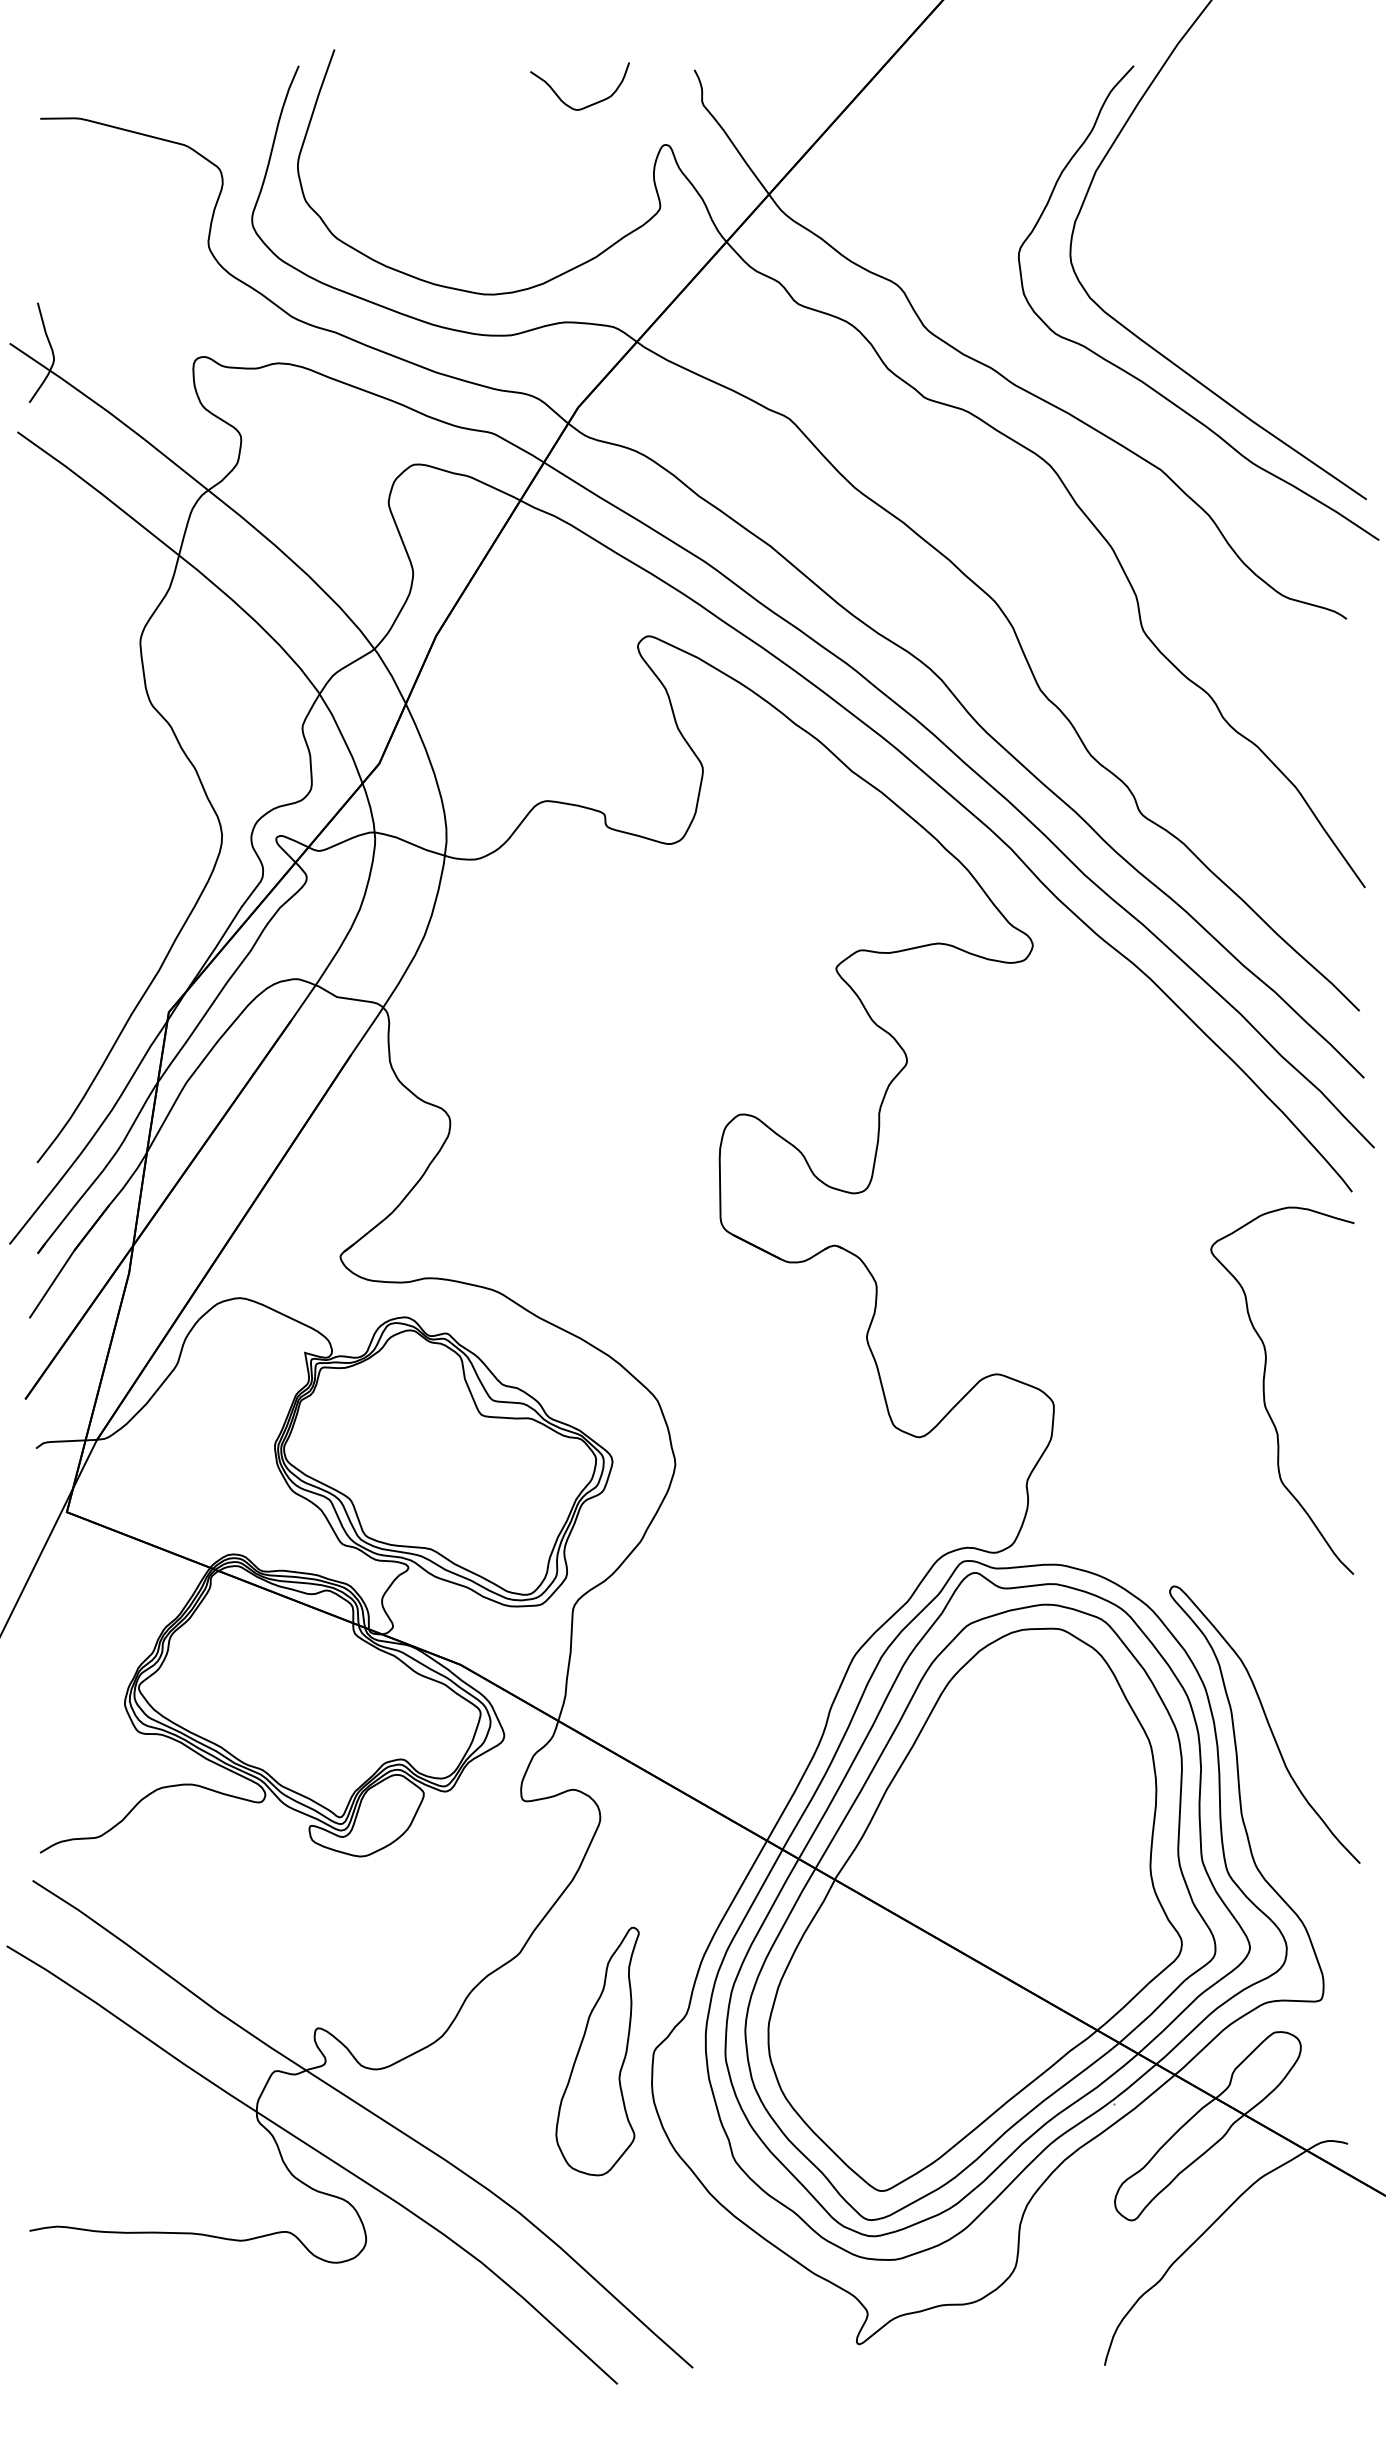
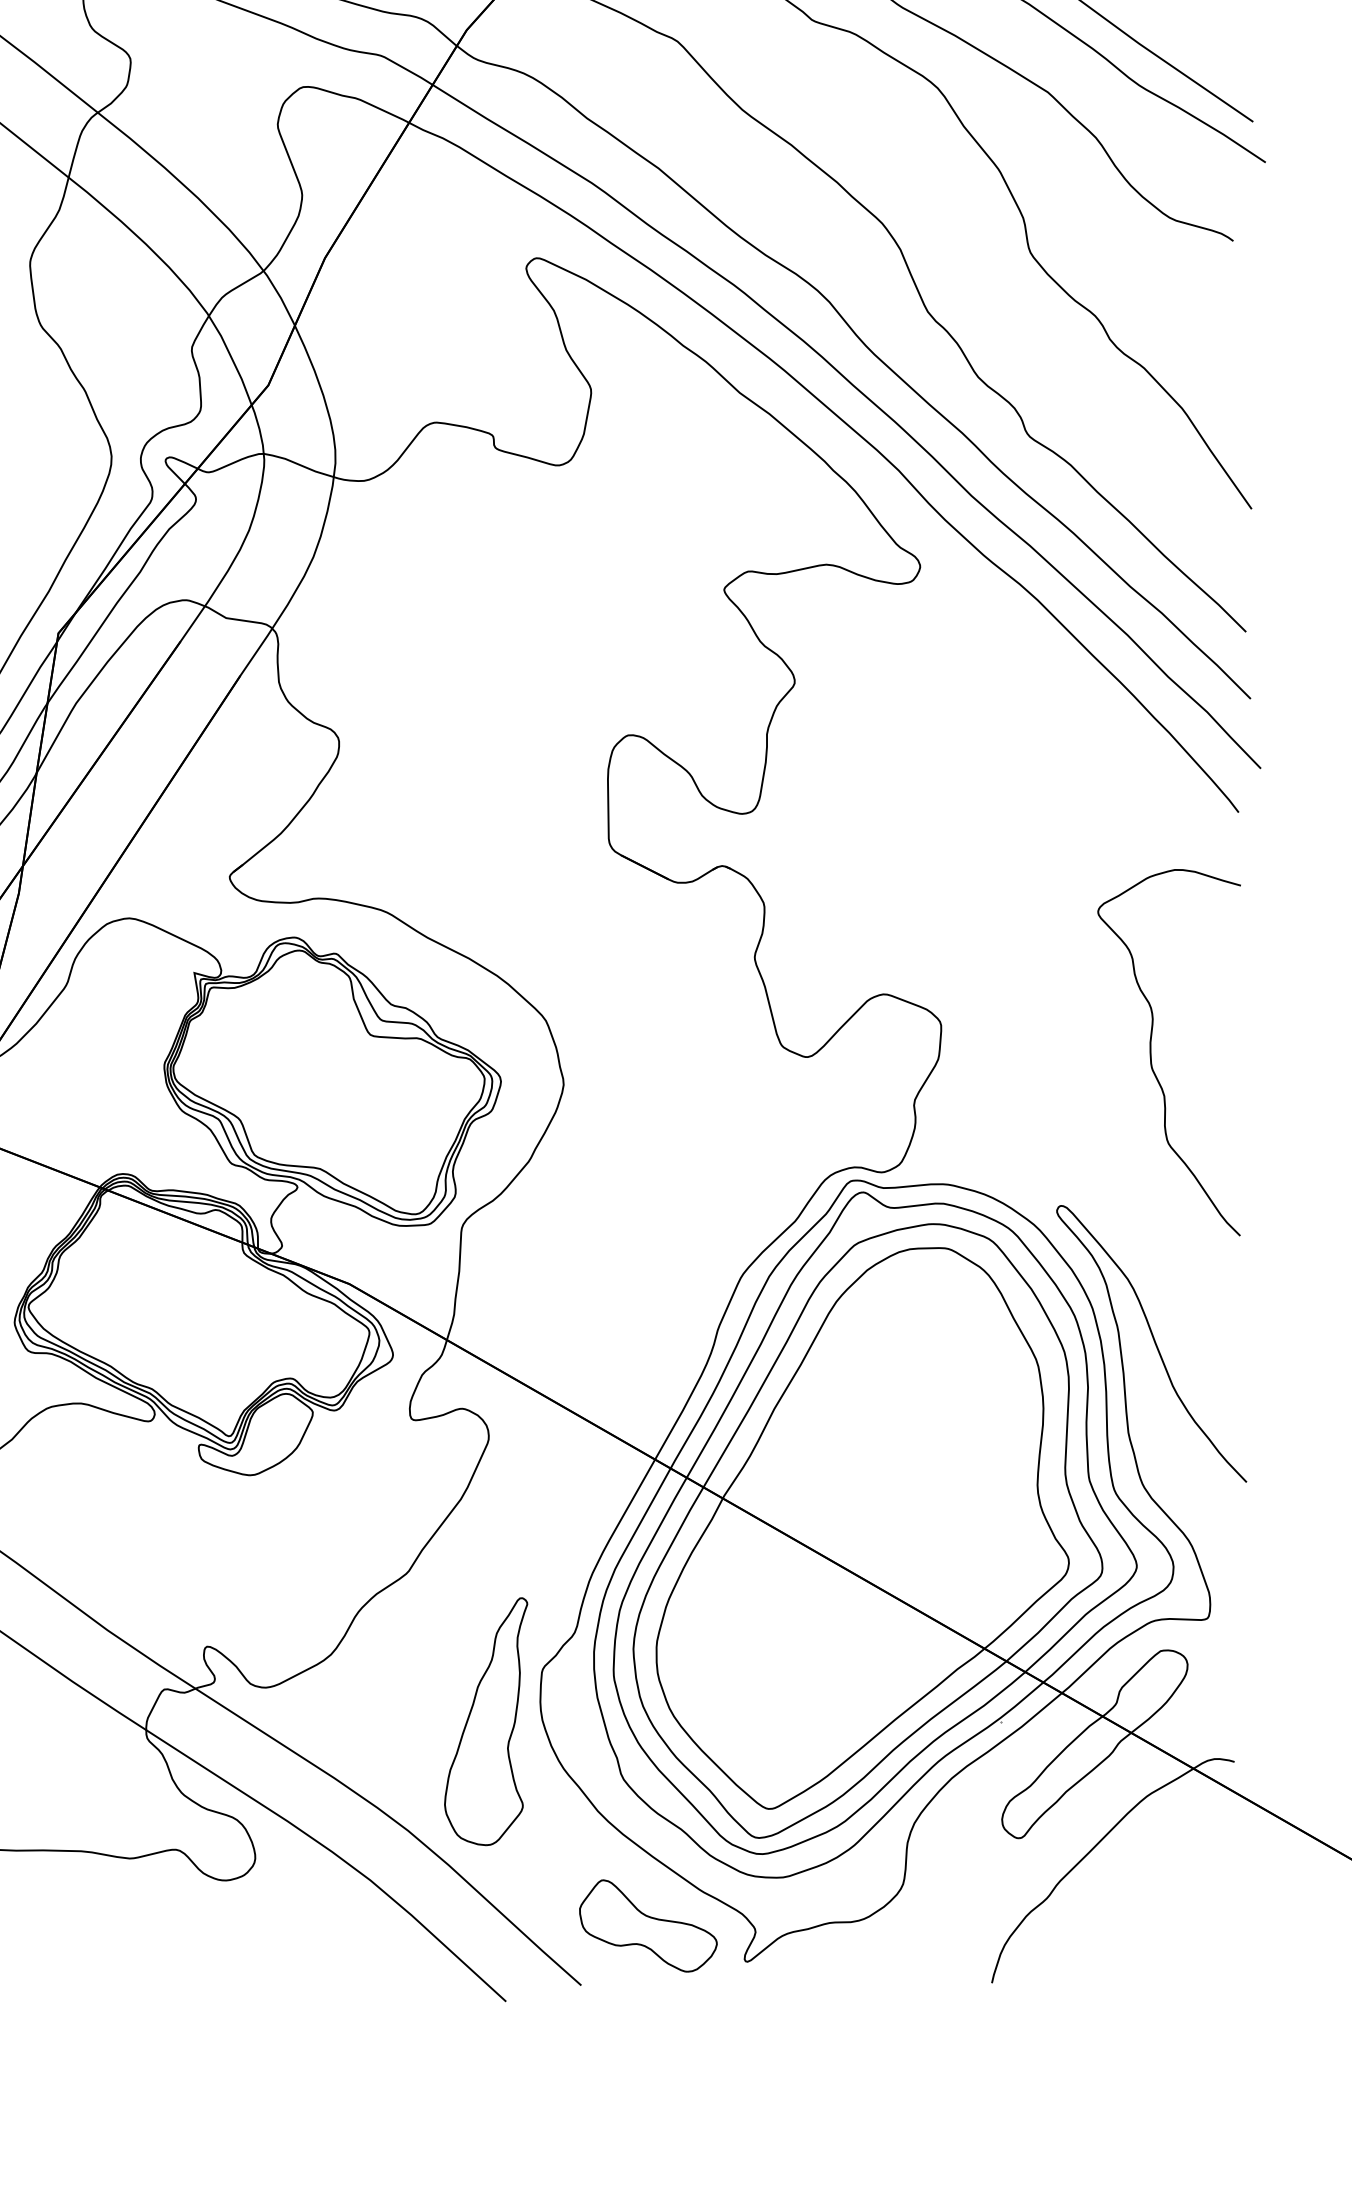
curve: (1264, 1390) -> (1151, 1052), moved
part: (597, 2051) -> (486, 1721), moved
part: (759, 2308) -> (647, 1926), added

